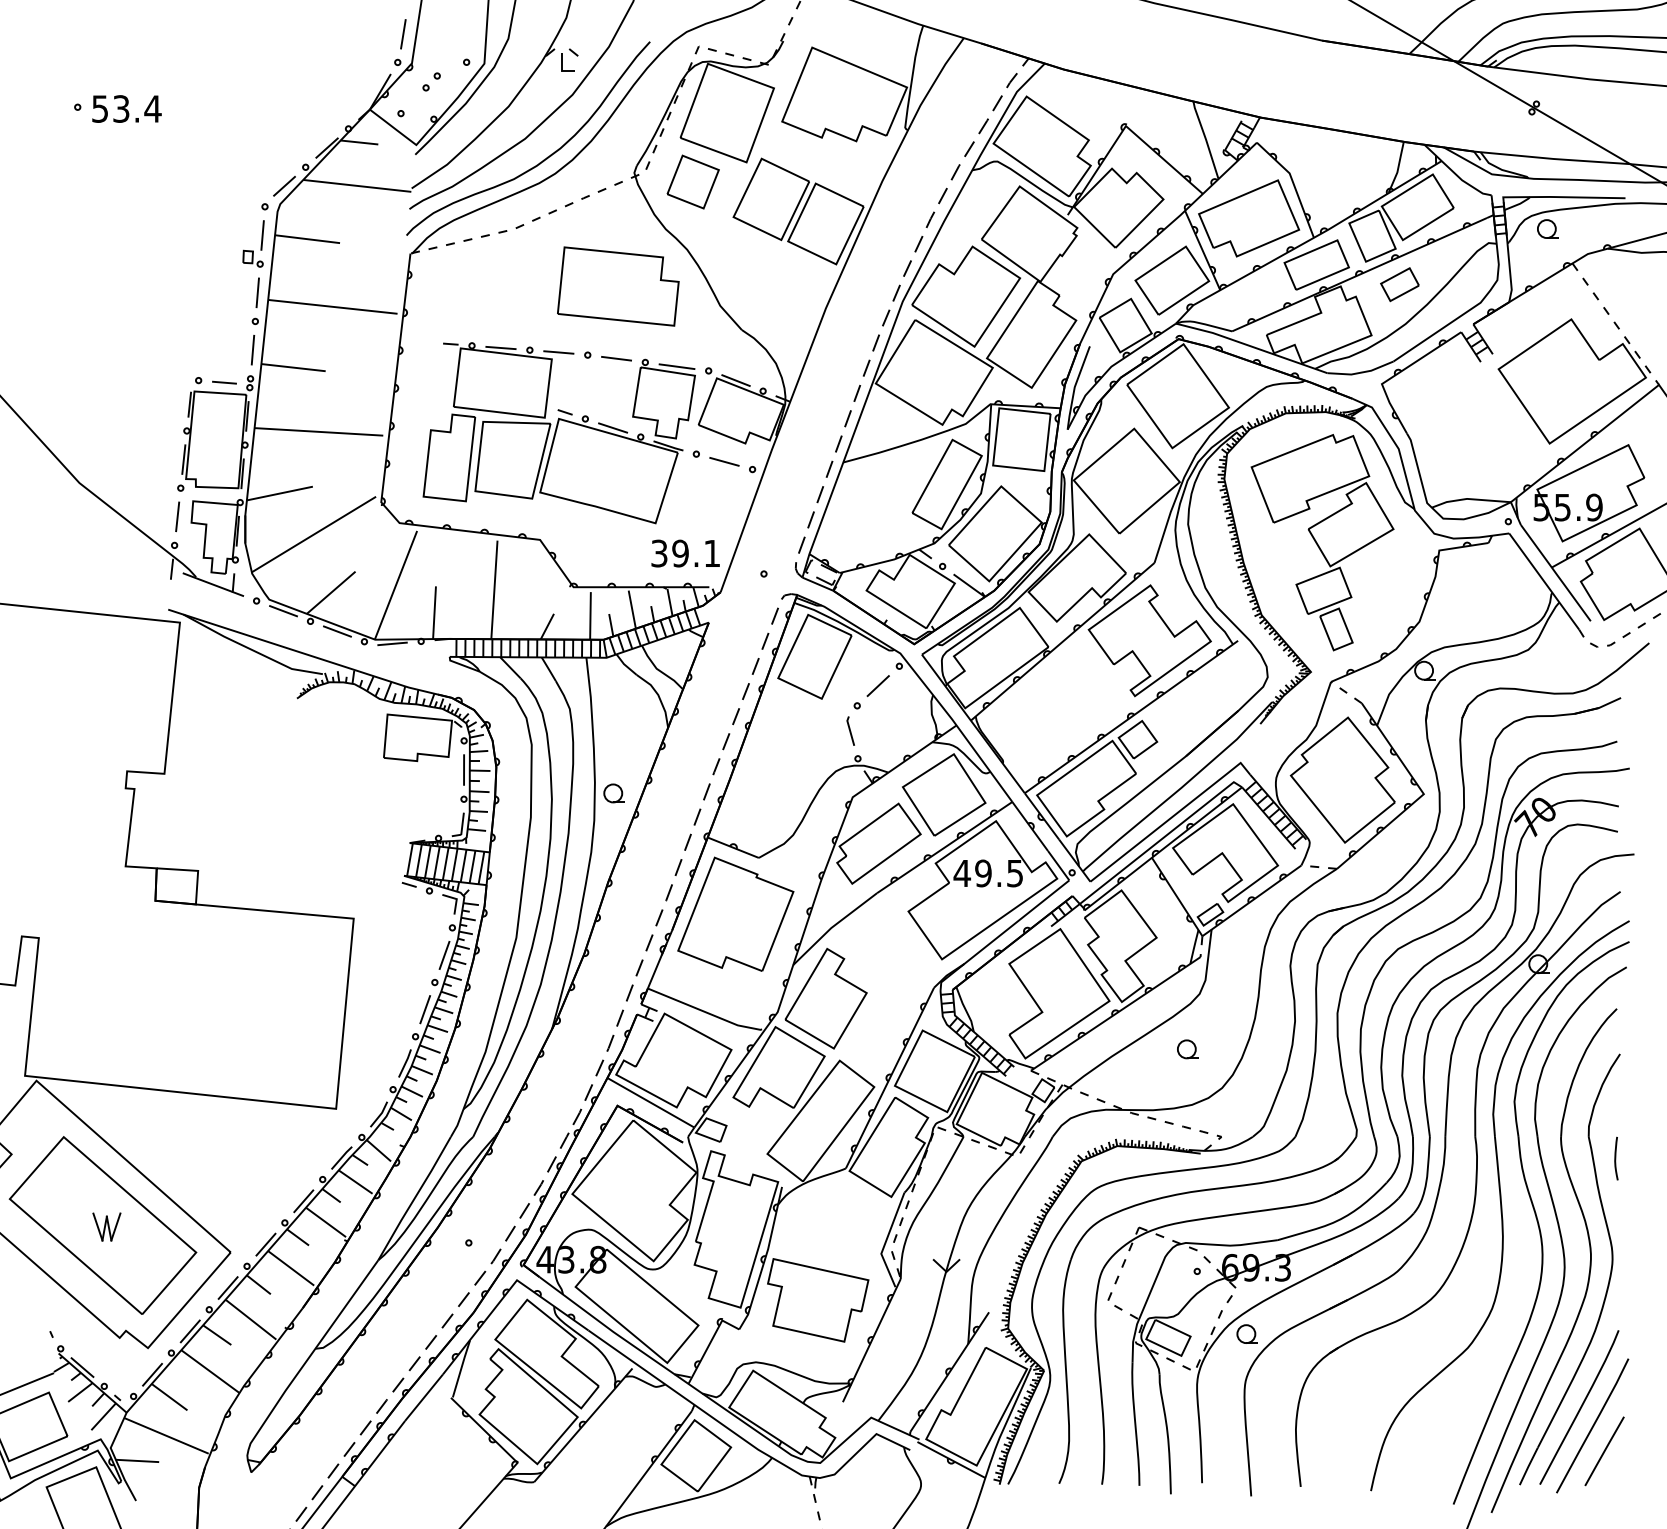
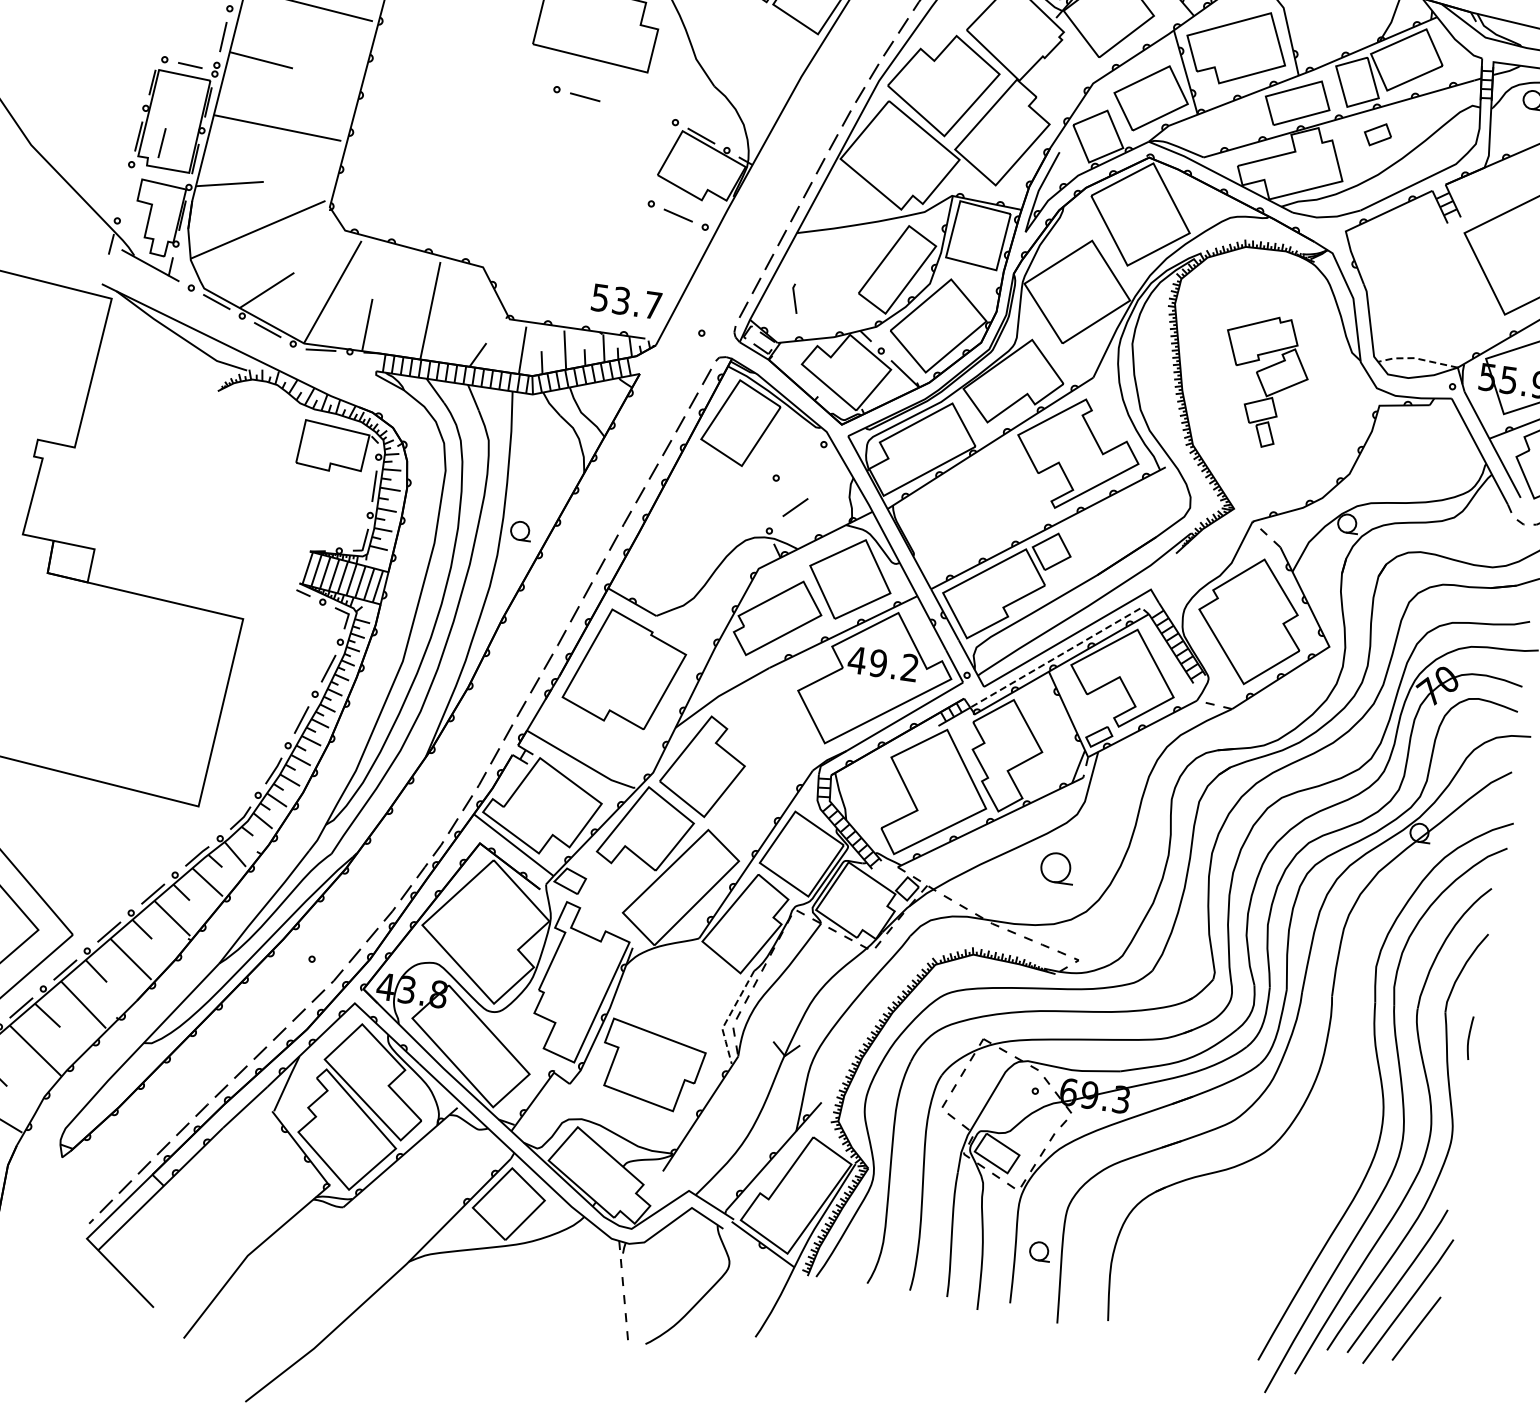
part: (1399, 284) -> (1377, 134), size x0.7
part: (558, 433) -> (516, 163), removed
line: (1469, 499) -> (1416, 359), solid -> dashed
line: (177, 516) -> (162, 142), moved
part: (1322, 542) -> (1264, 381), size x0.6
text: (685, 553) -> (626, 301), 39.1 -> 53.7
line: (877, 686) -> (794, 507), moved
line: (850, 730) -> (794, 298), moved
line: (1161, 839) -> (1061, 654), solid -> dashed
text: (1014, 873) -> (909, 667), 49.5 -> 49.2
part: (1187, 1049) -> (1057, 868), size x1.6
part: (1499, 1205) -> (1346, 1068), removed
line: (885, 1241) -> (728, 1016), solid -> dashed
part: (1246, 1333) -> (1039, 1250), moved

